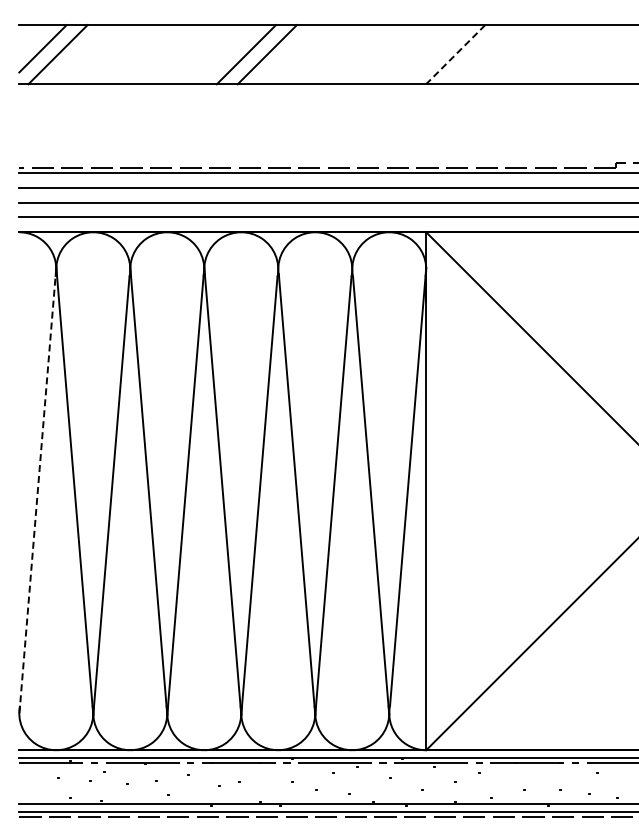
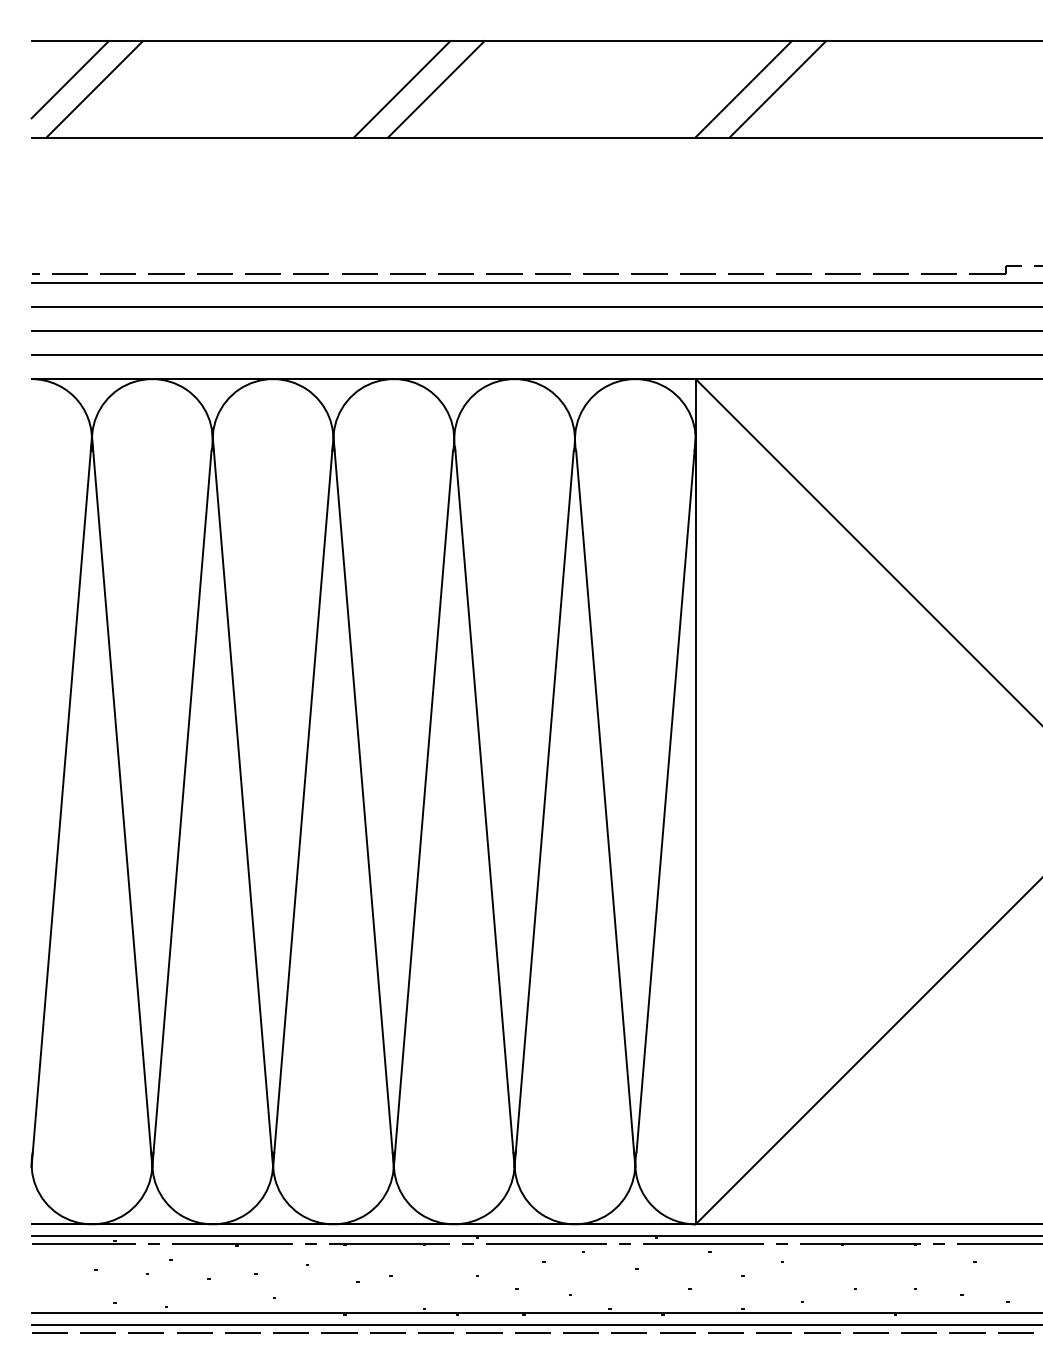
line: (455, 54) -> (743, 88), dashed -> solid
line: (476, 54) -> (777, 88), added
line: (37, 491) -> (61, 802), dashed -> solid

